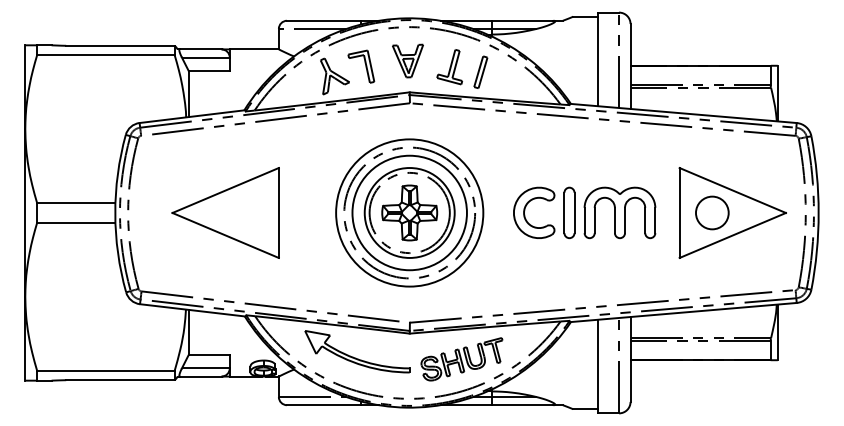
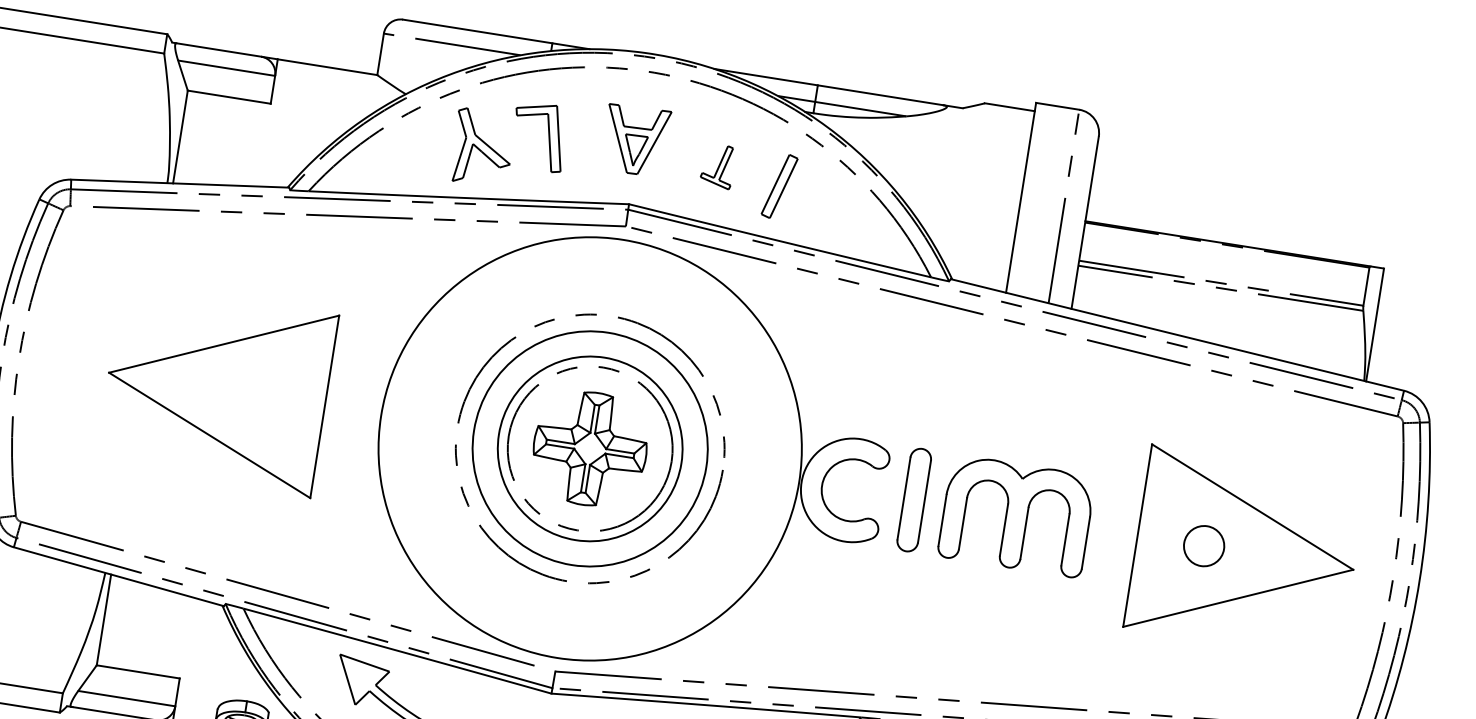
part: (449, 67) -> (717, 166), size x0.6
circle: (409, 212) -> (589, 447), size x1.4
circle: (712, 212) -> (1204, 545), size x0.6

